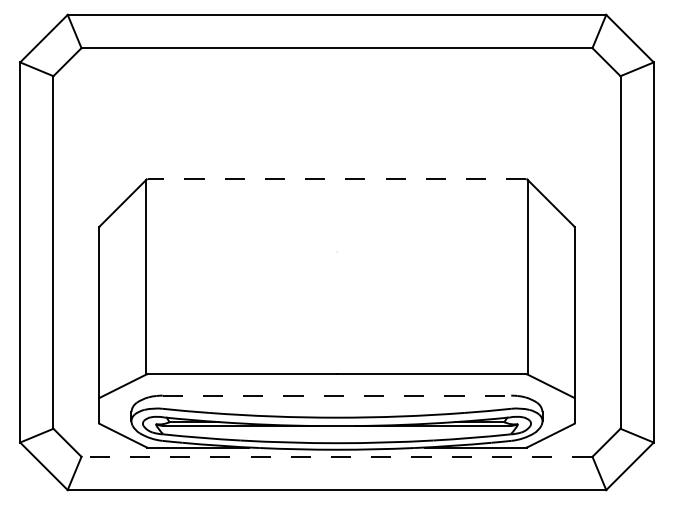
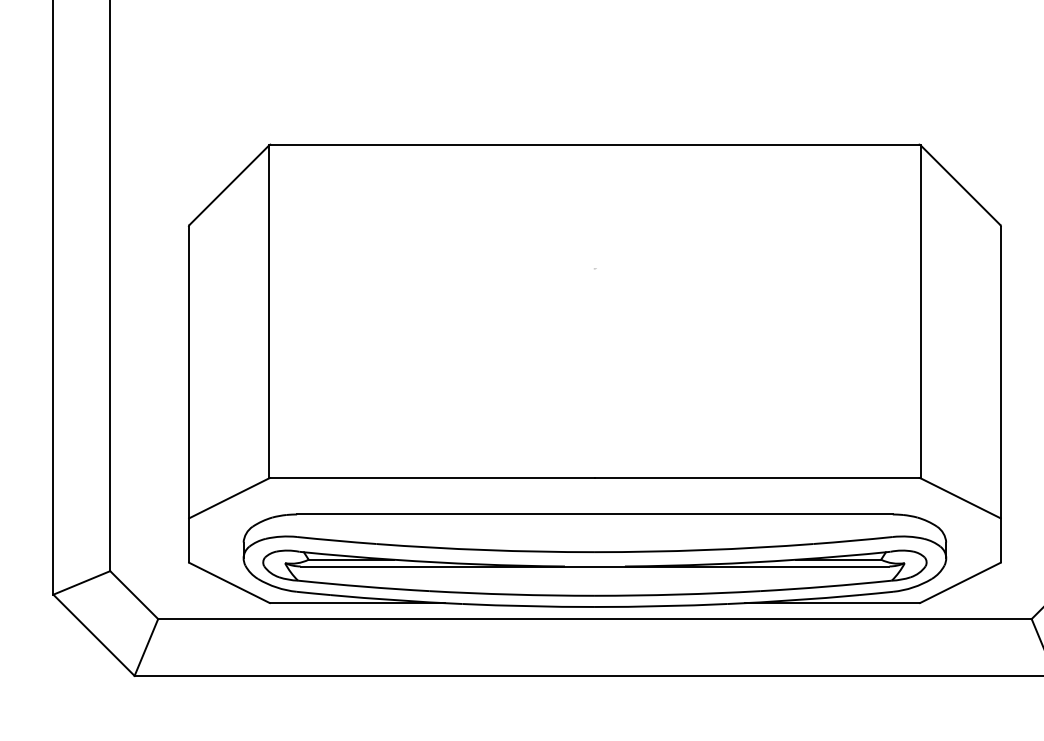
line: (336, 179) -> (594, 144), dashed -> solid
line: (337, 395) -> (595, 514), dashed -> solid
line: (336, 456) -> (594, 618), dashed -> solid

